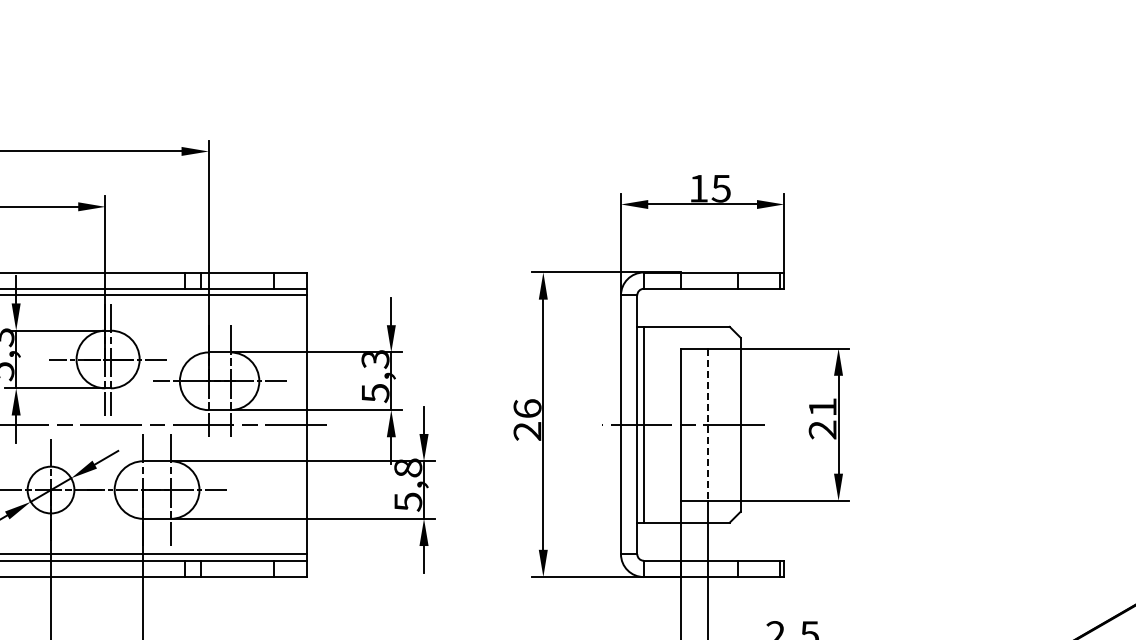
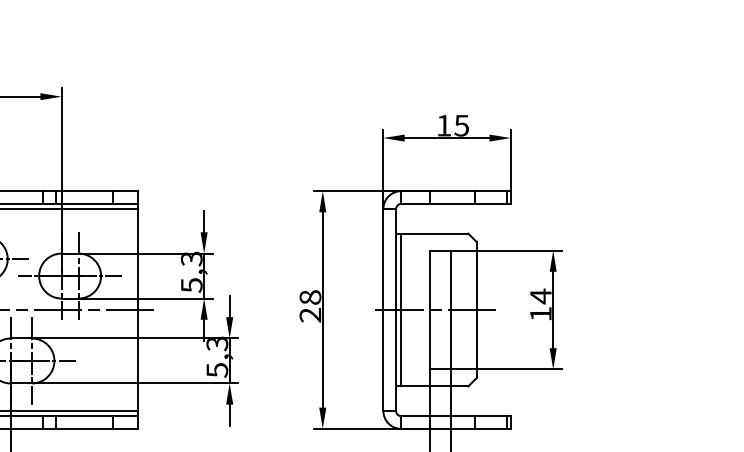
text: (527, 408) -> (310, 297), 26 -> 28
text: (822, 418) -> (540, 305), 21 -> 14
line: (708, 425) -> (451, 310), dashed -> solid
text: (408, 467) -> (217, 343), 5,8 -> 5,3

